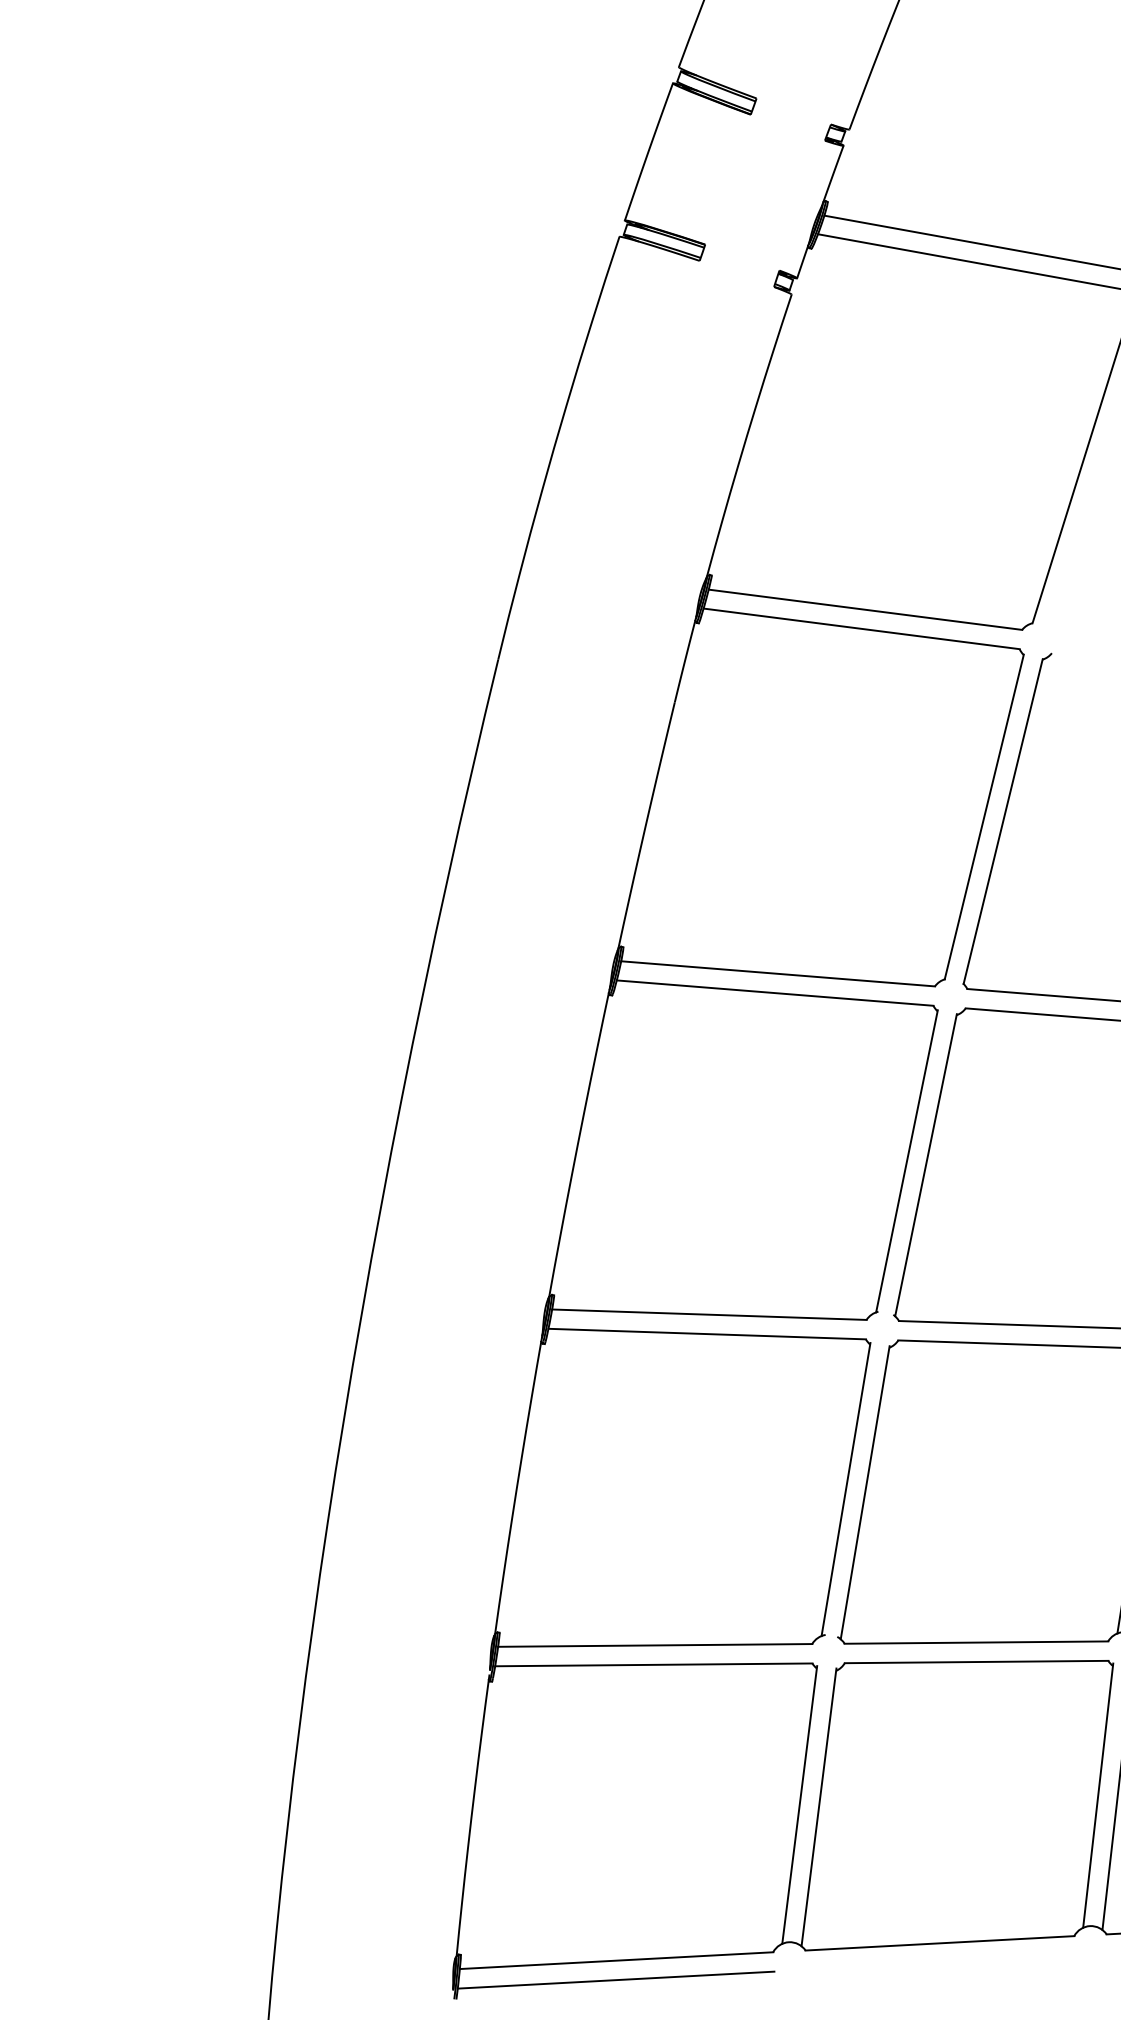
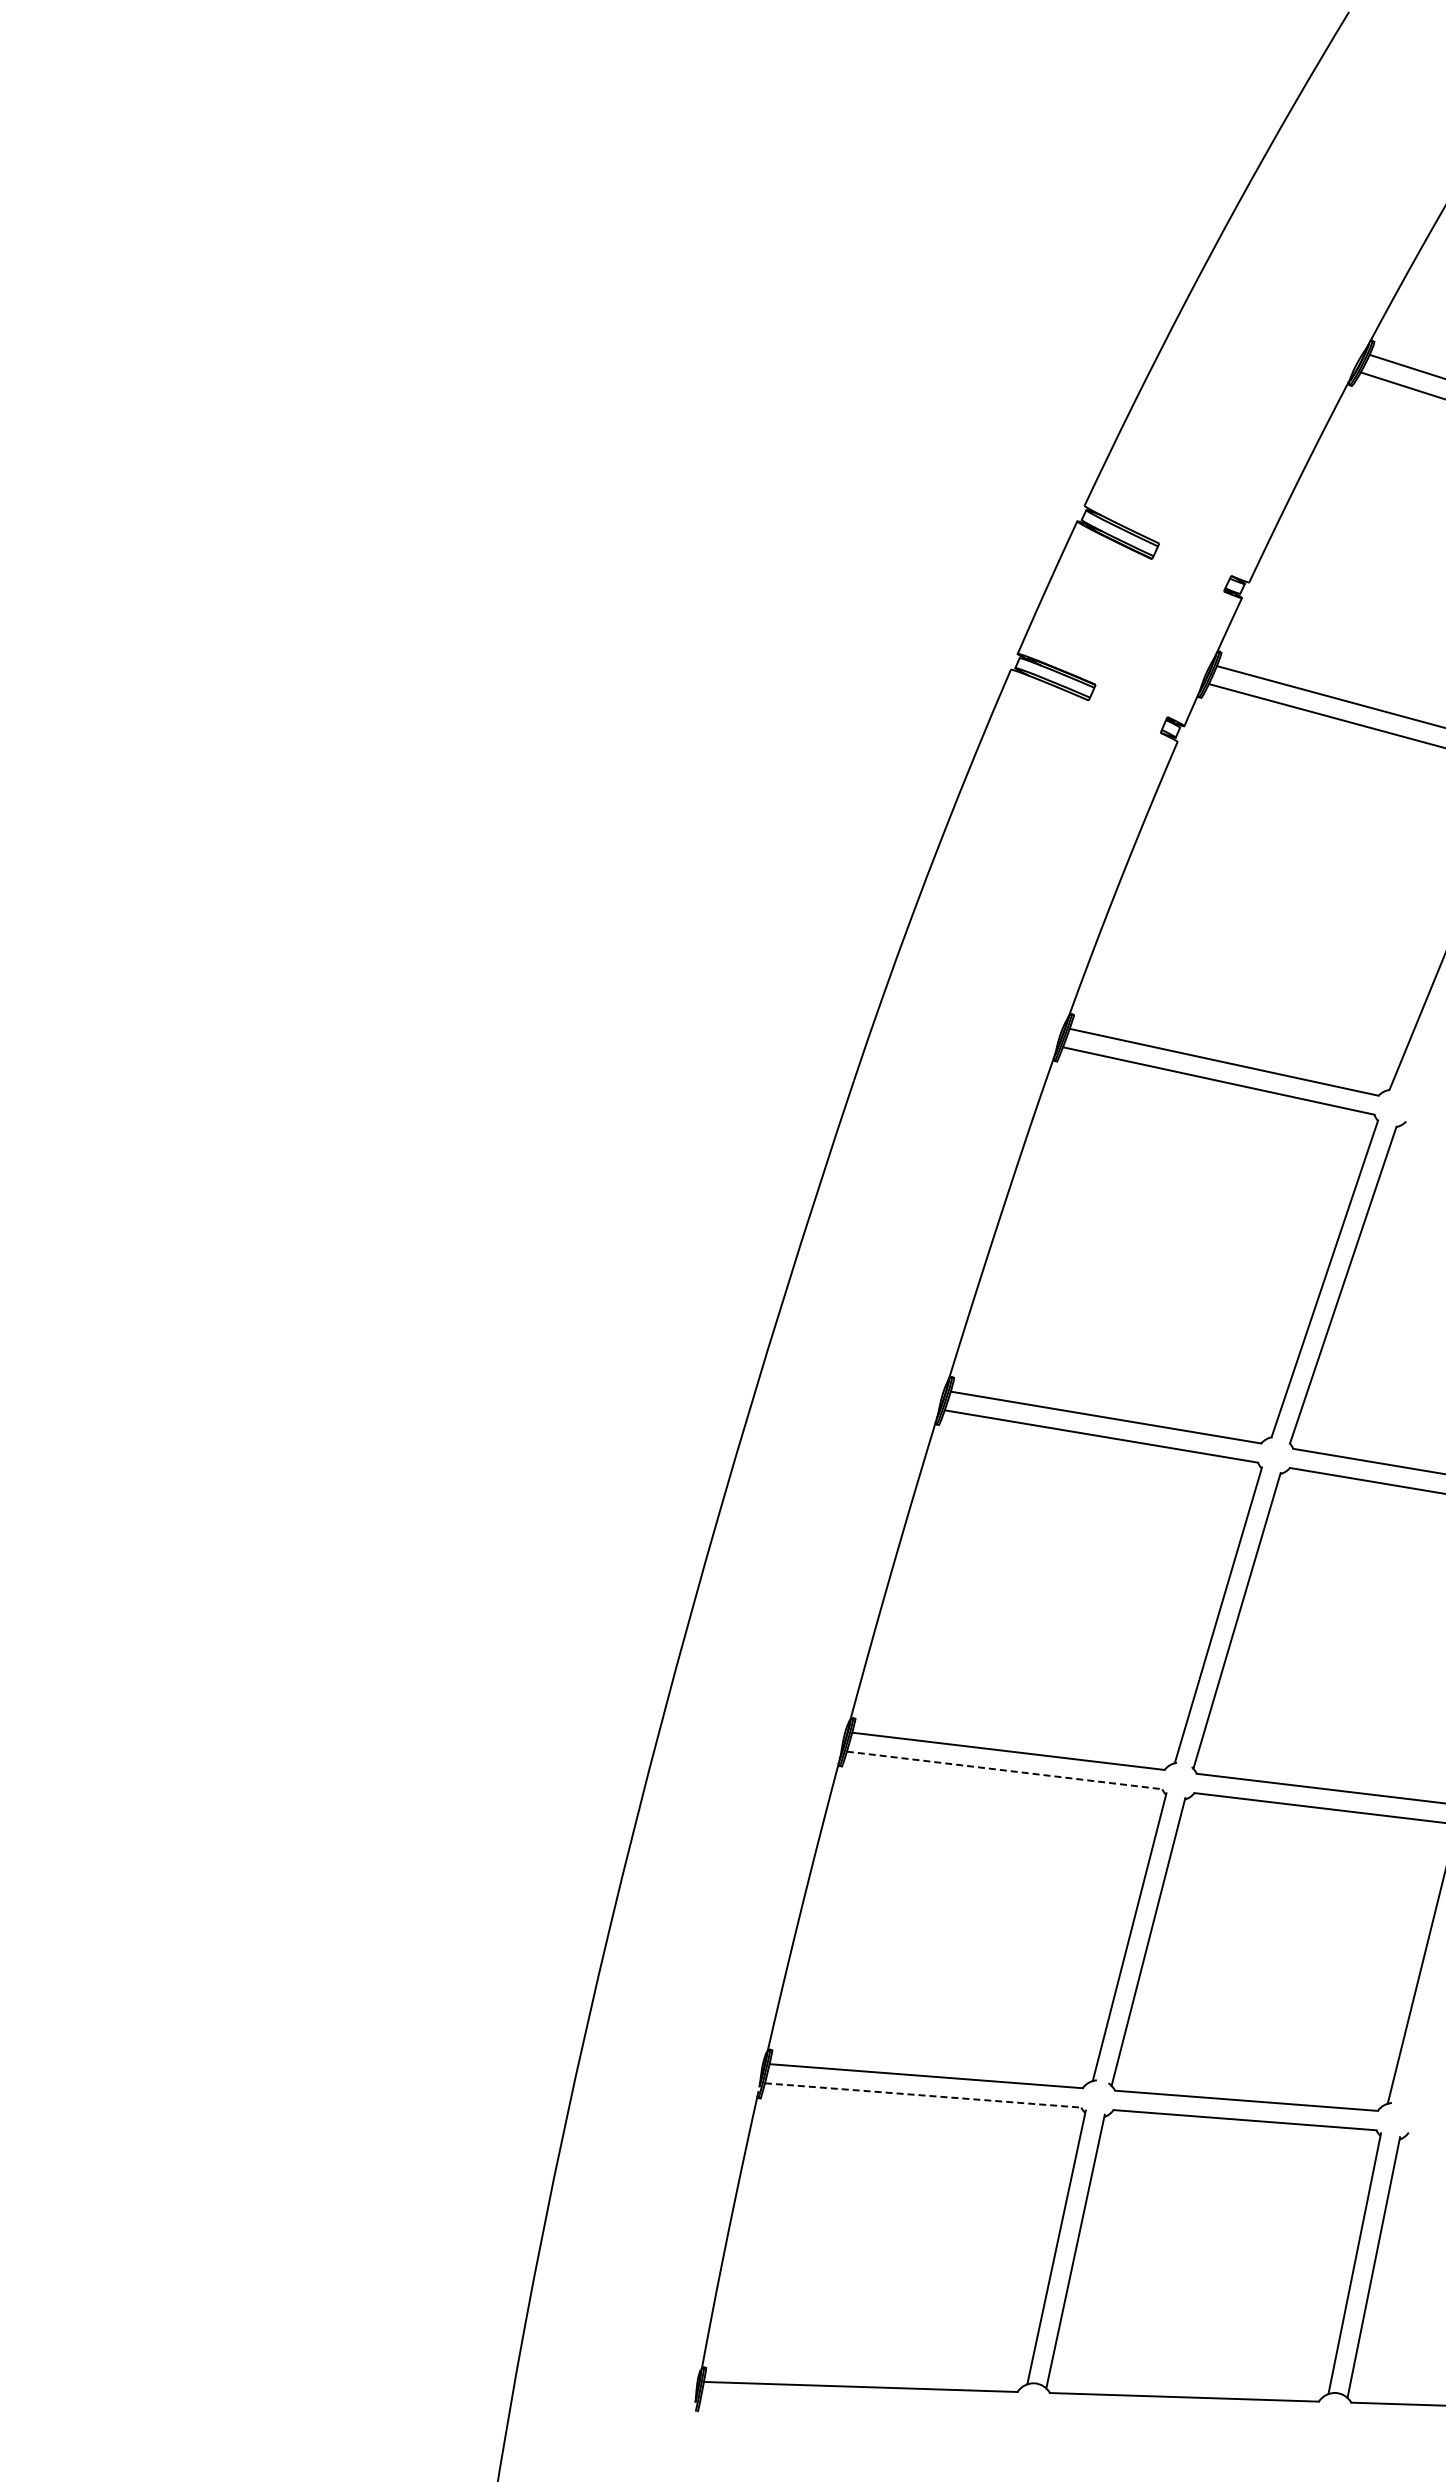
line: (707, 1334) -> (1004, 1770), solid -> dashed
line: (654, 1664) -> (923, 2095), solid -> dashed
line: (615, 1980) -> (858, 2406), removed

